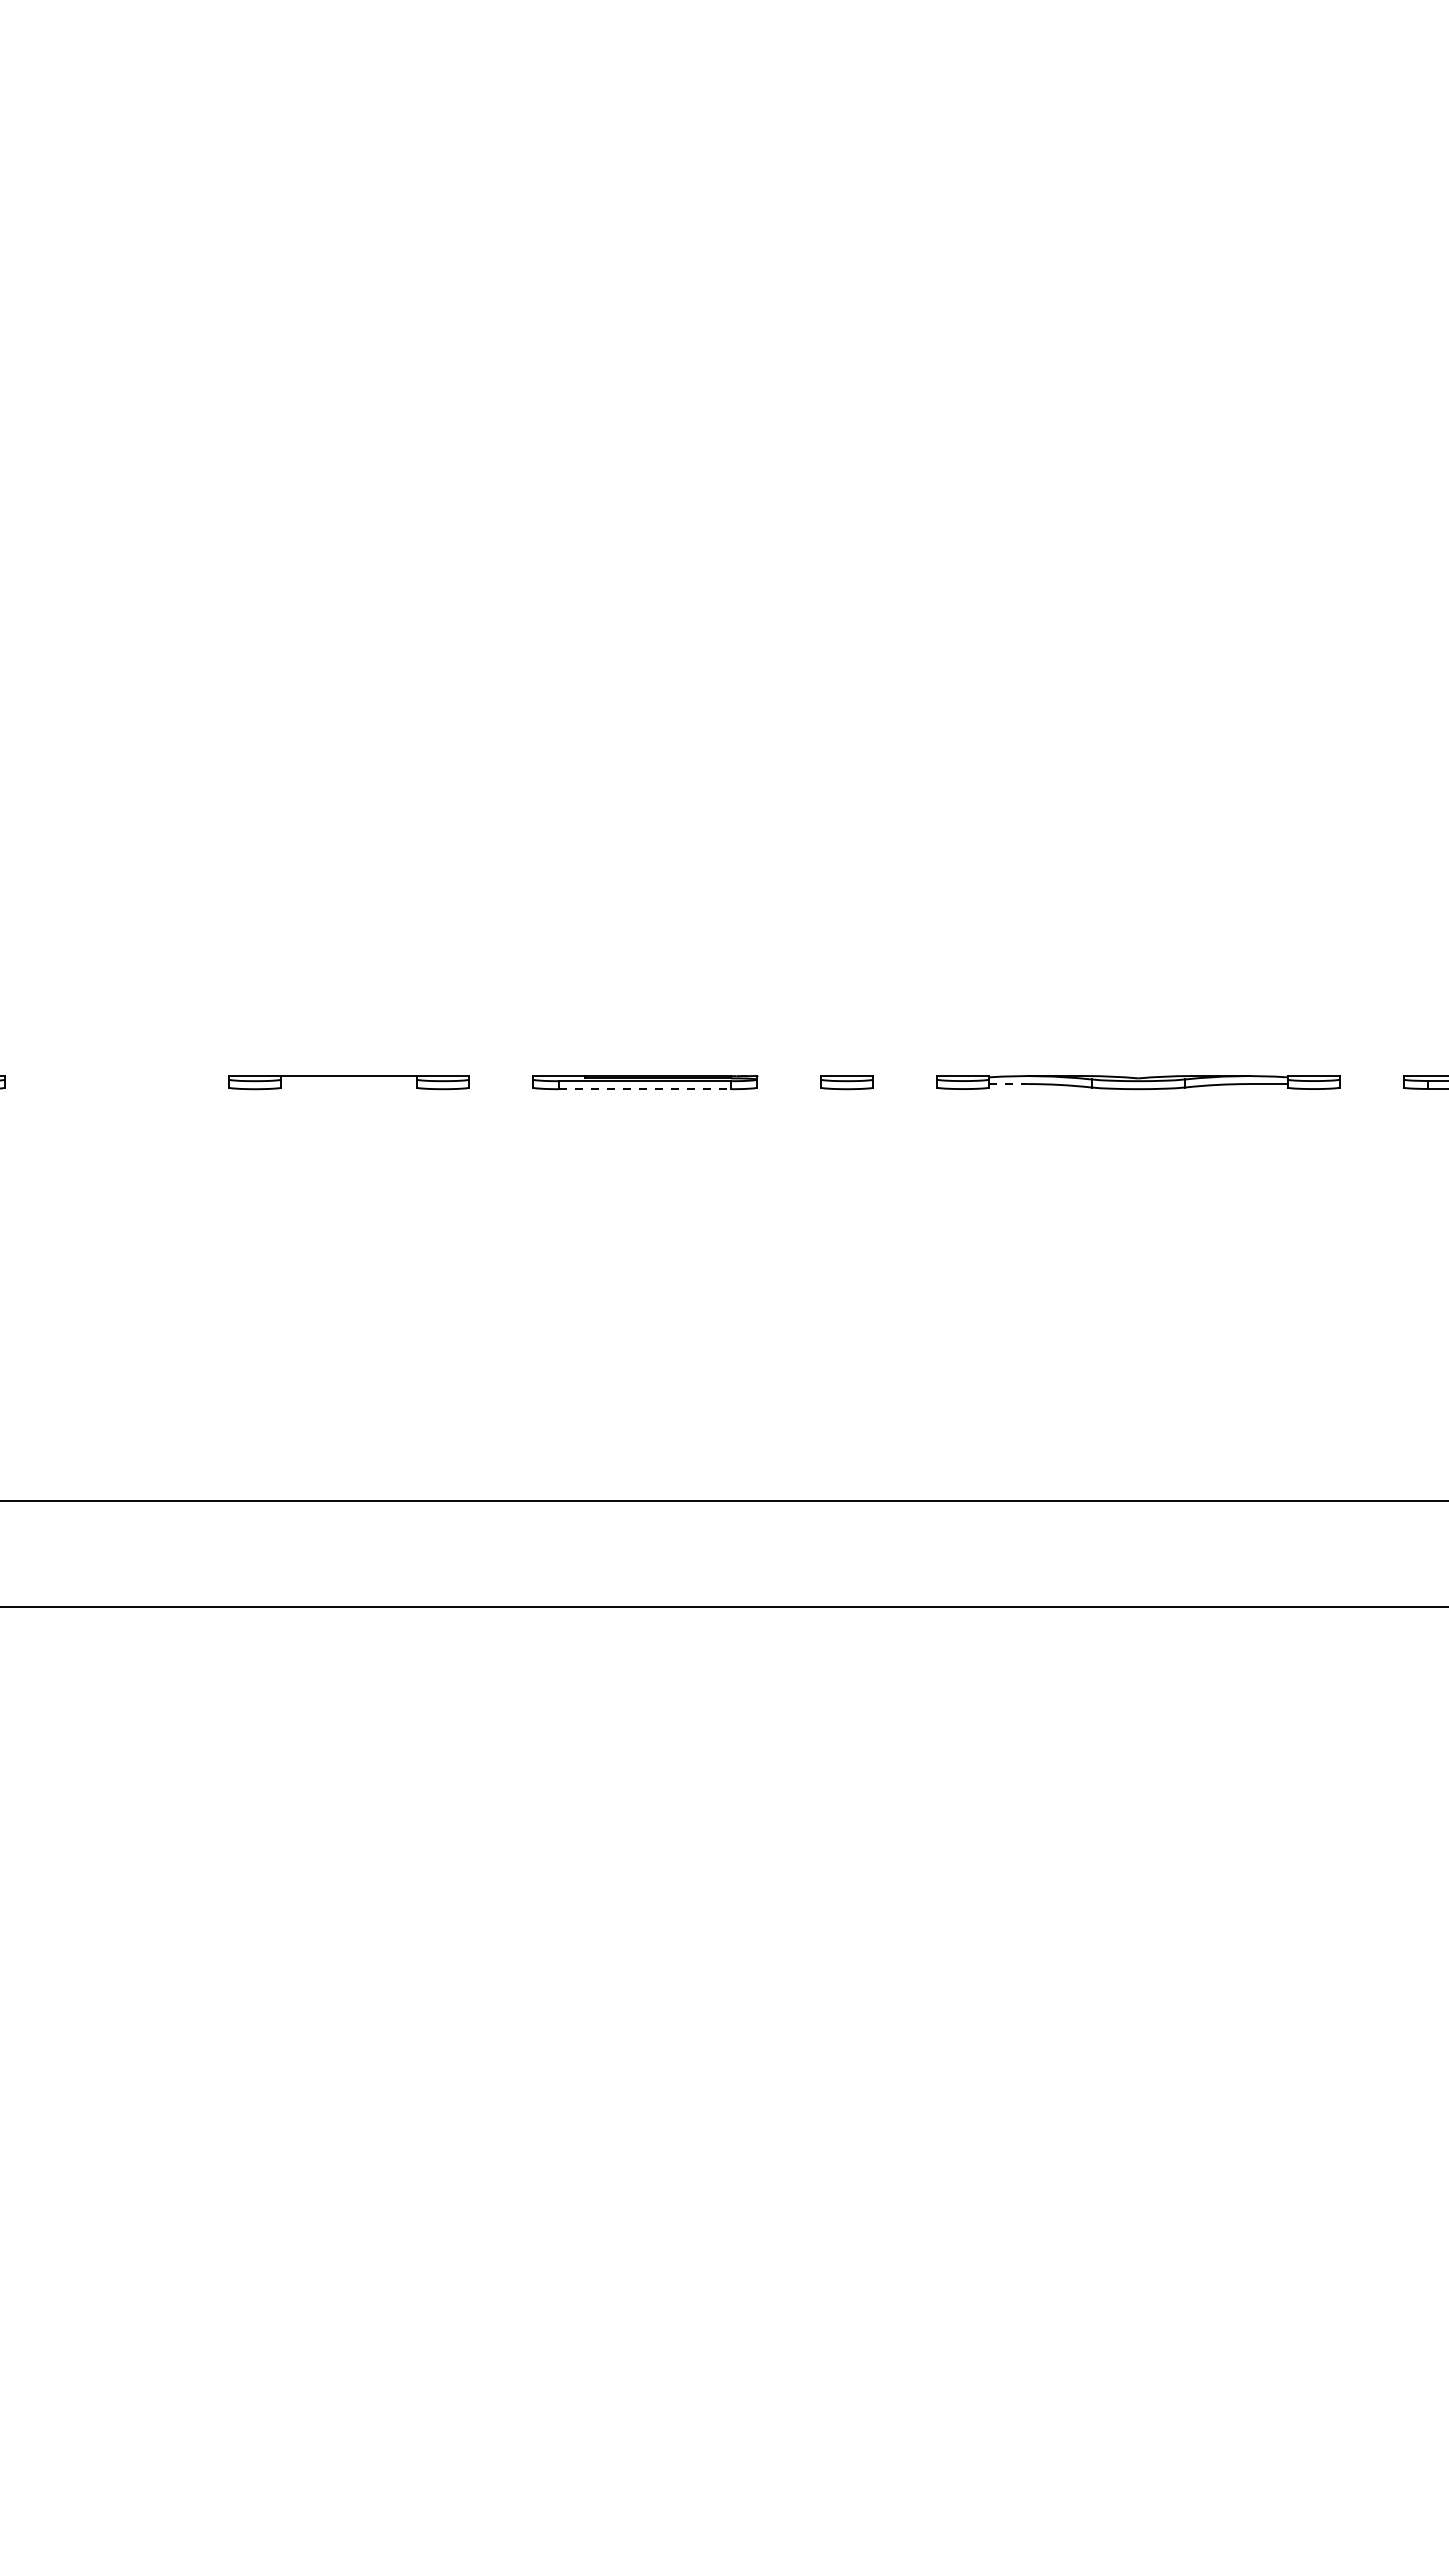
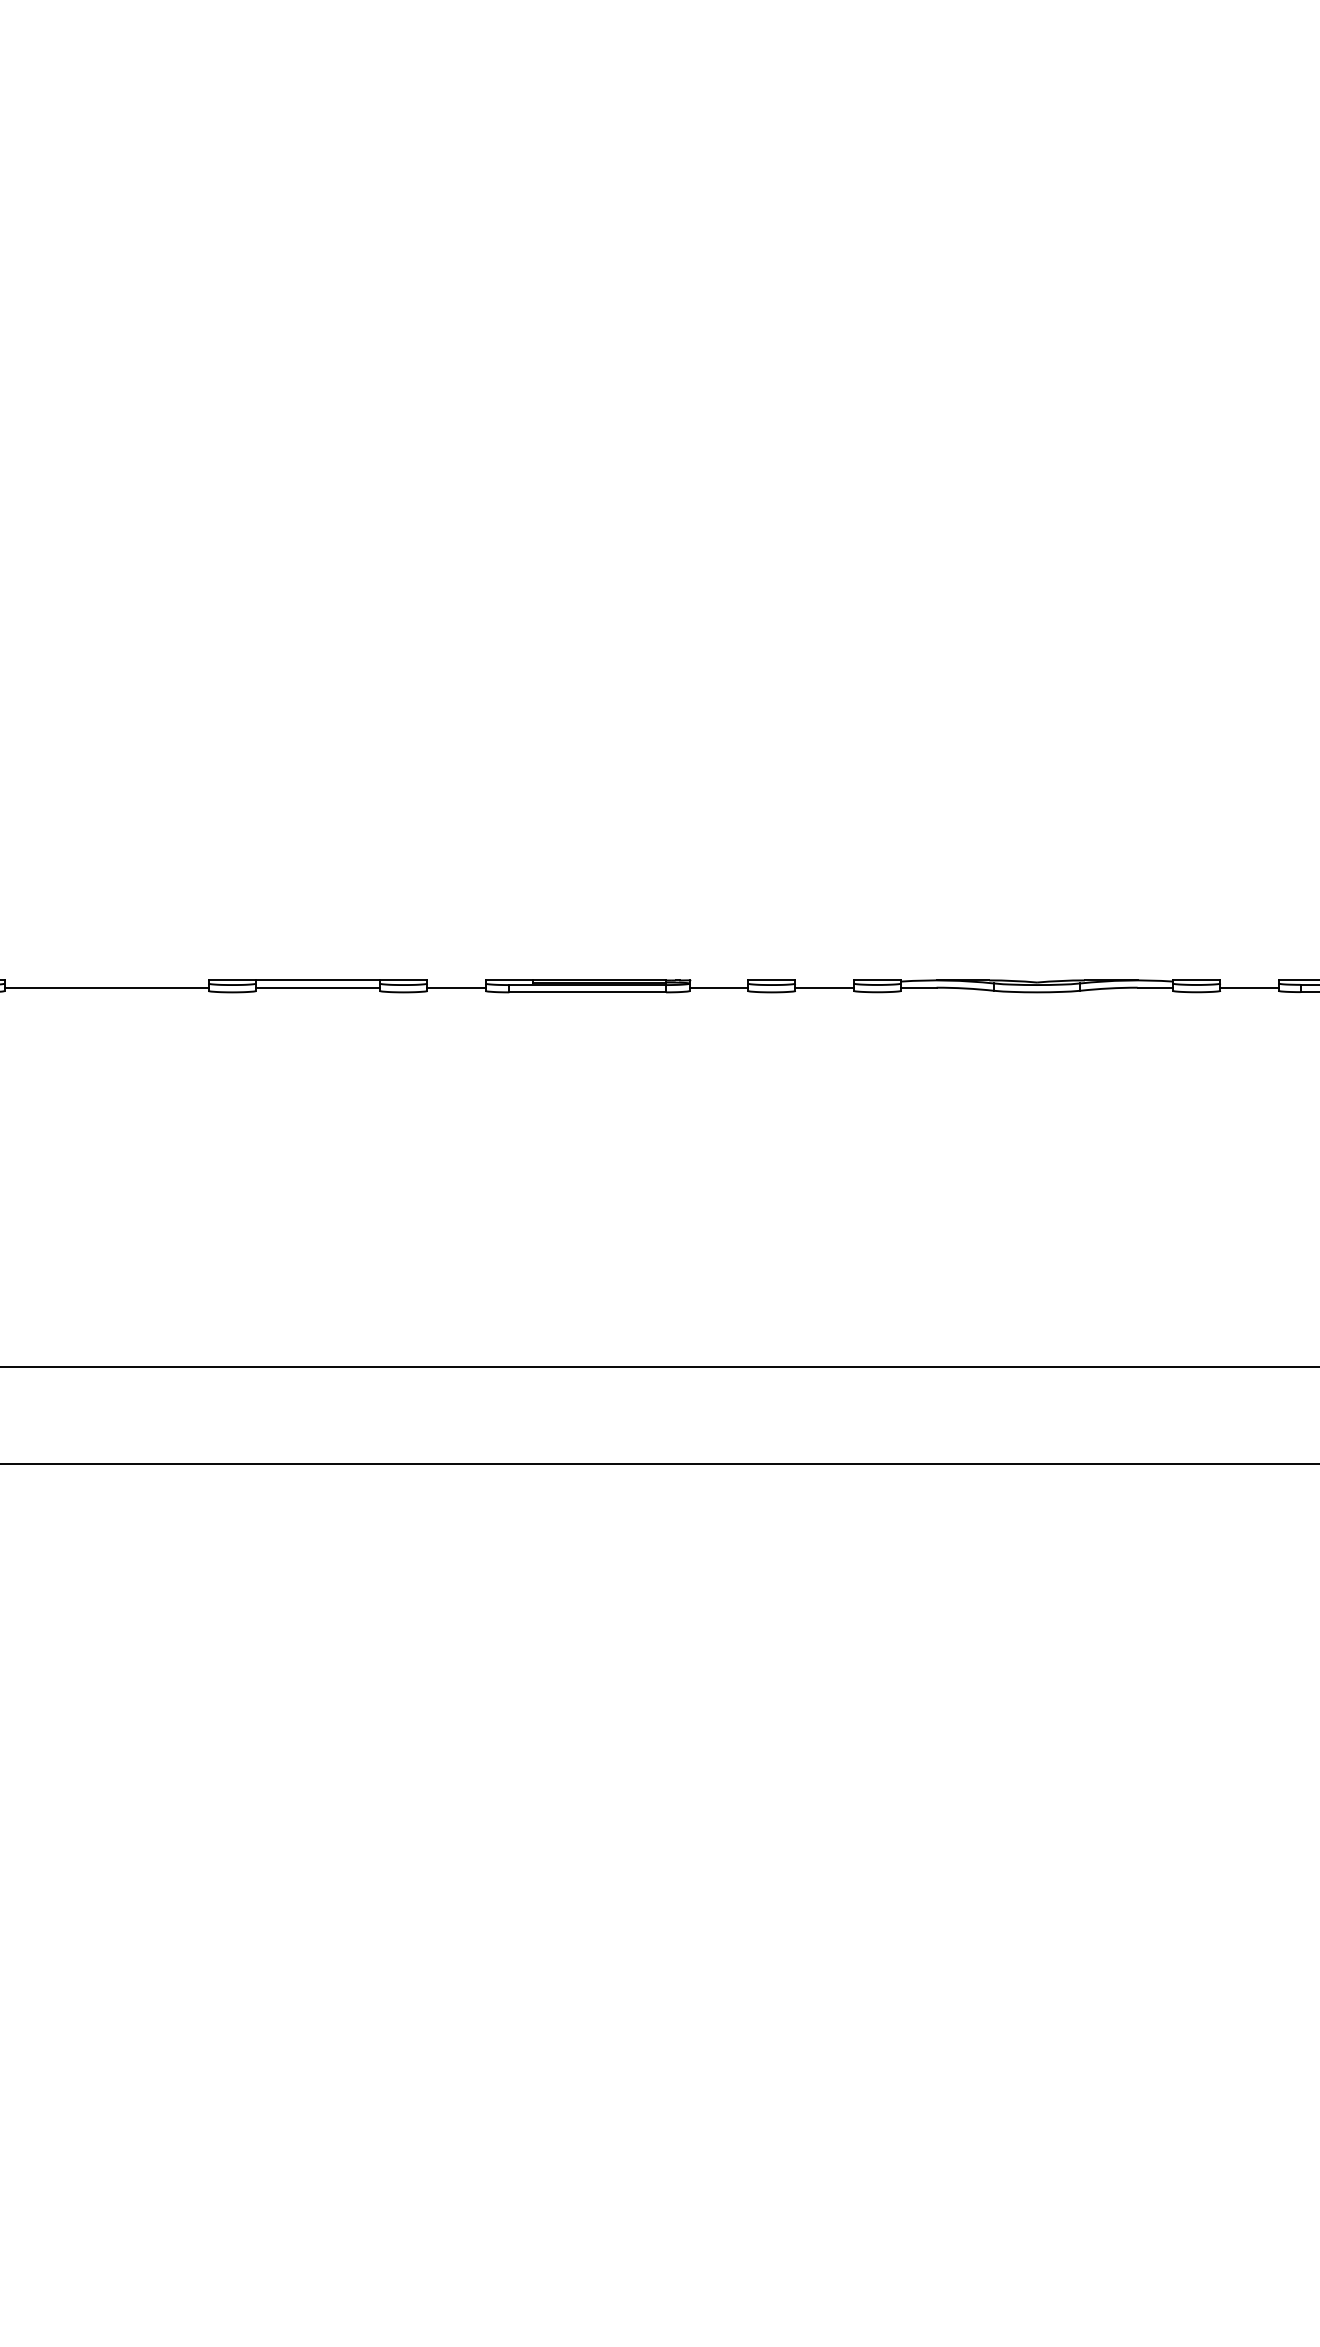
line: (117, 1084) -> (106, 988), added
line: (349, 1084) -> (318, 988), added
line: (501, 1084) -> (456, 988), added
line: (789, 1084) -> (719, 988), added
line: (905, 1084) -> (824, 988), added
line: (1009, 1084) -> (919, 988), dashed -> solid
line: (1371, 1084) -> (1249, 988), added
line: (645, 1089) -> (588, 992), dashed -> solid

